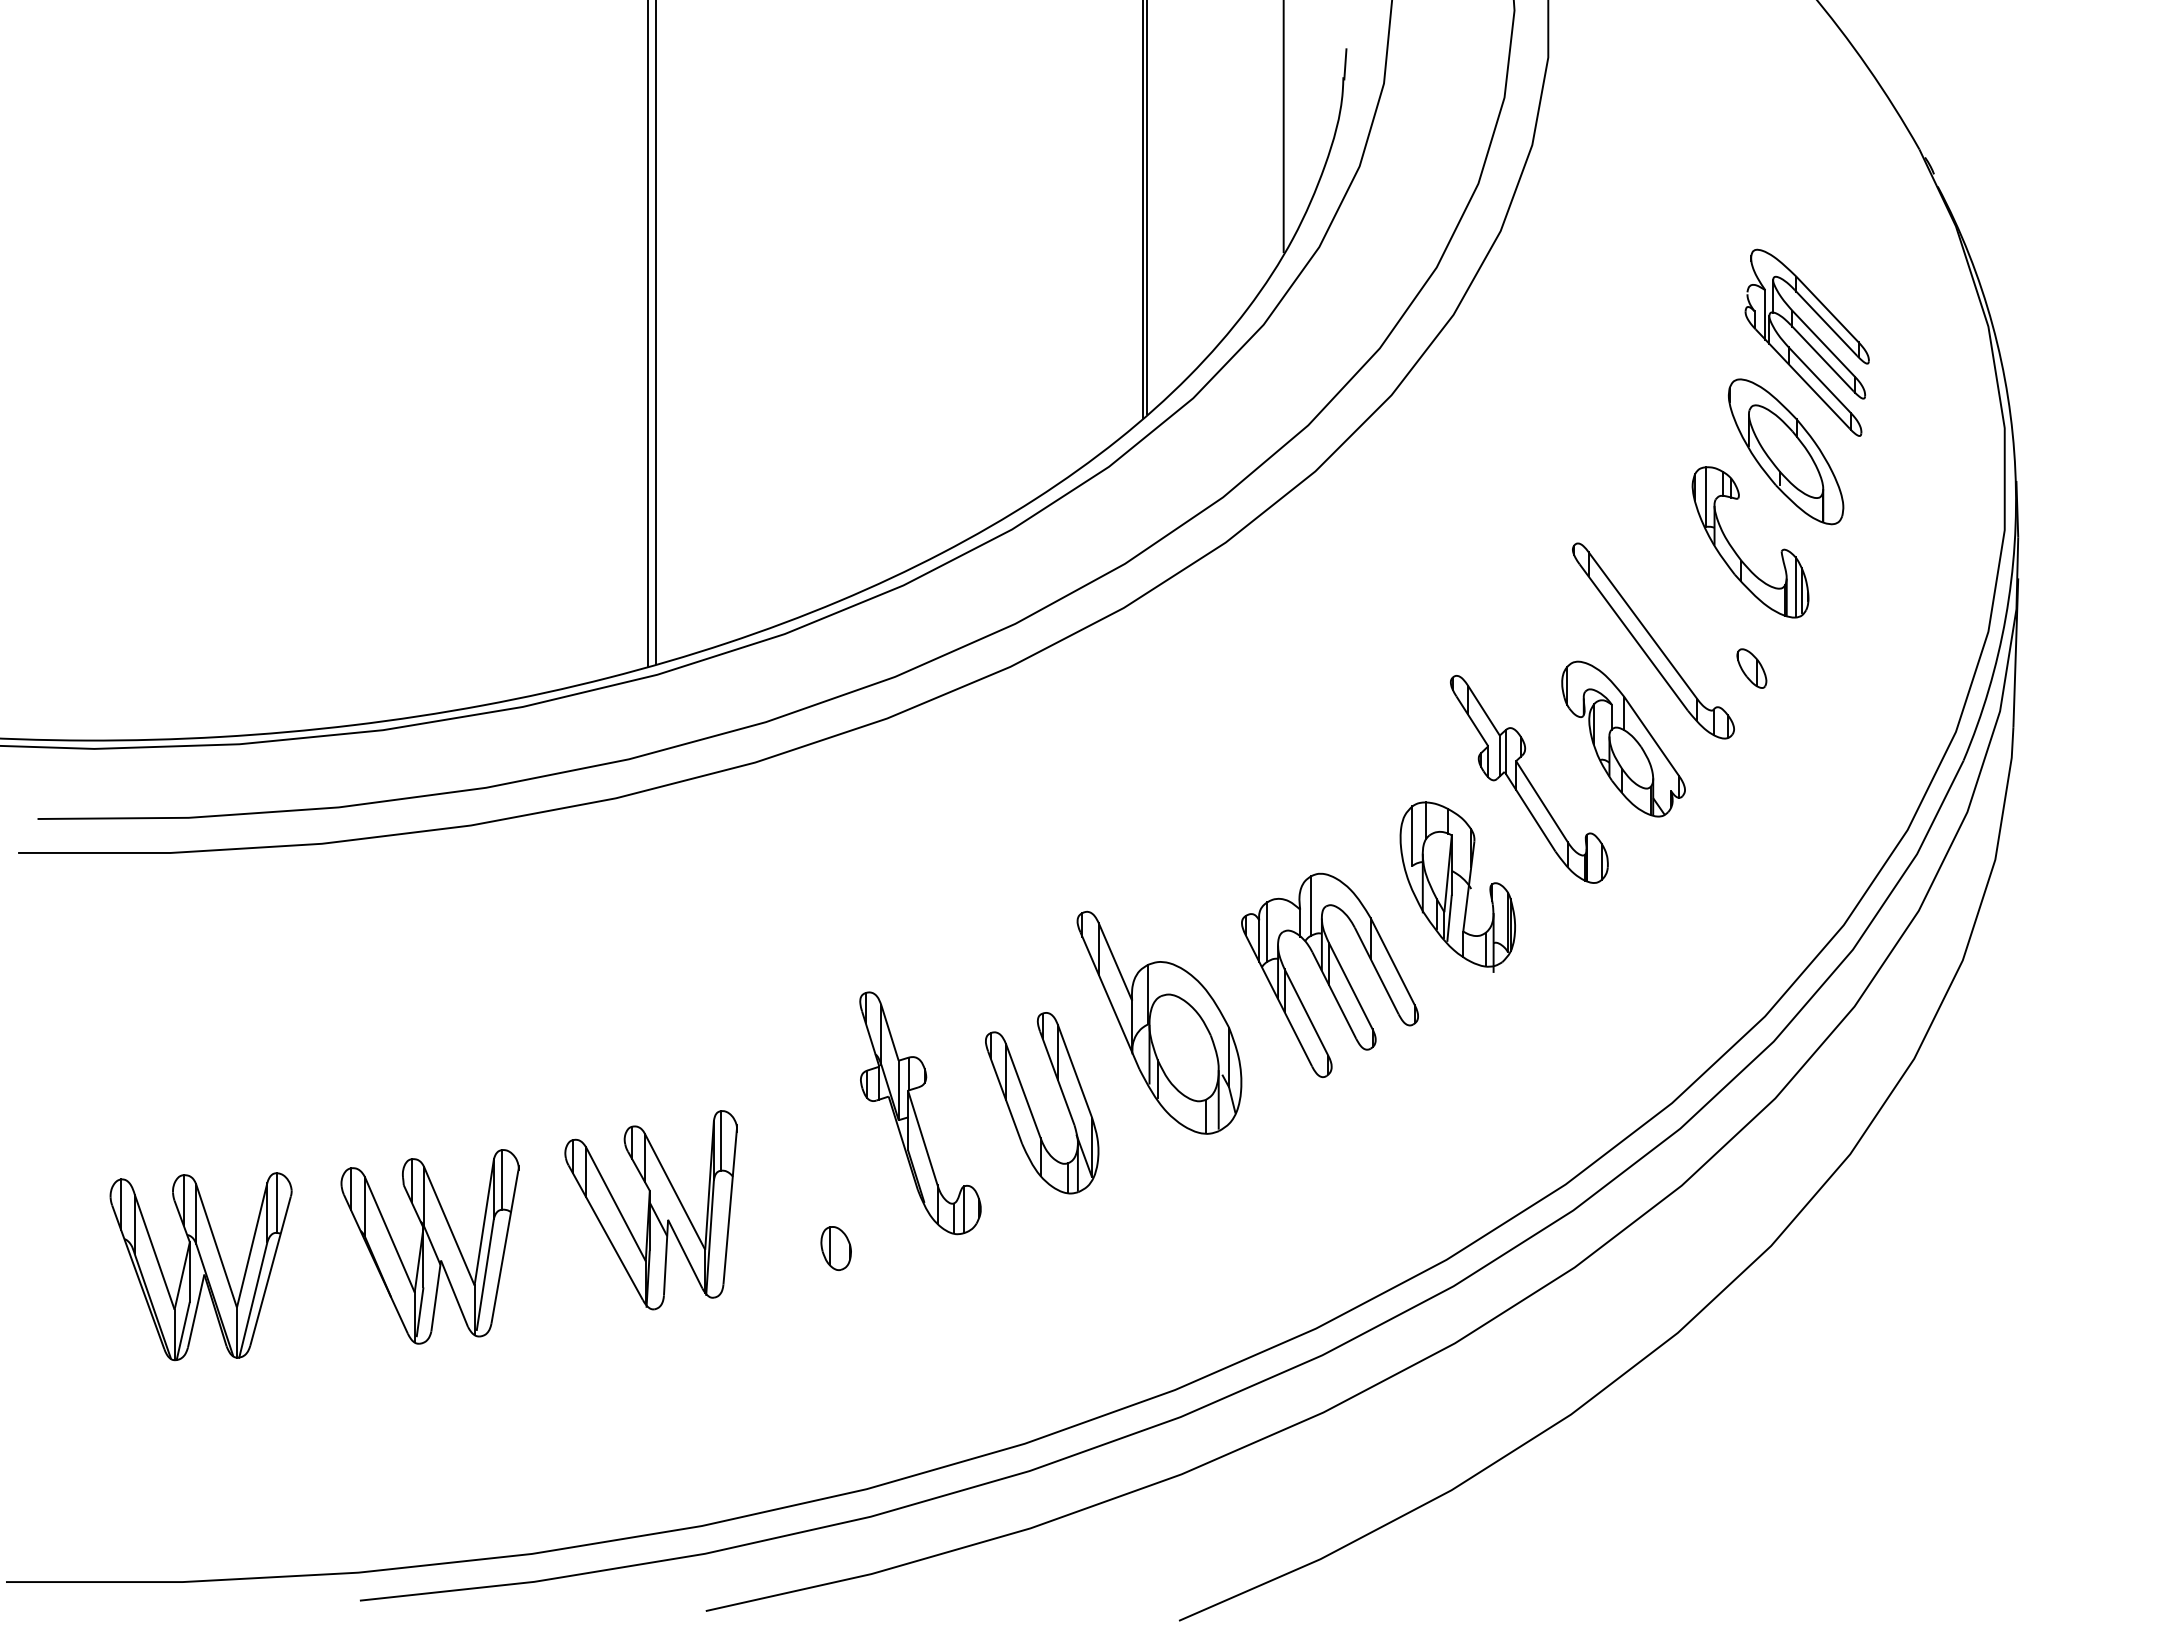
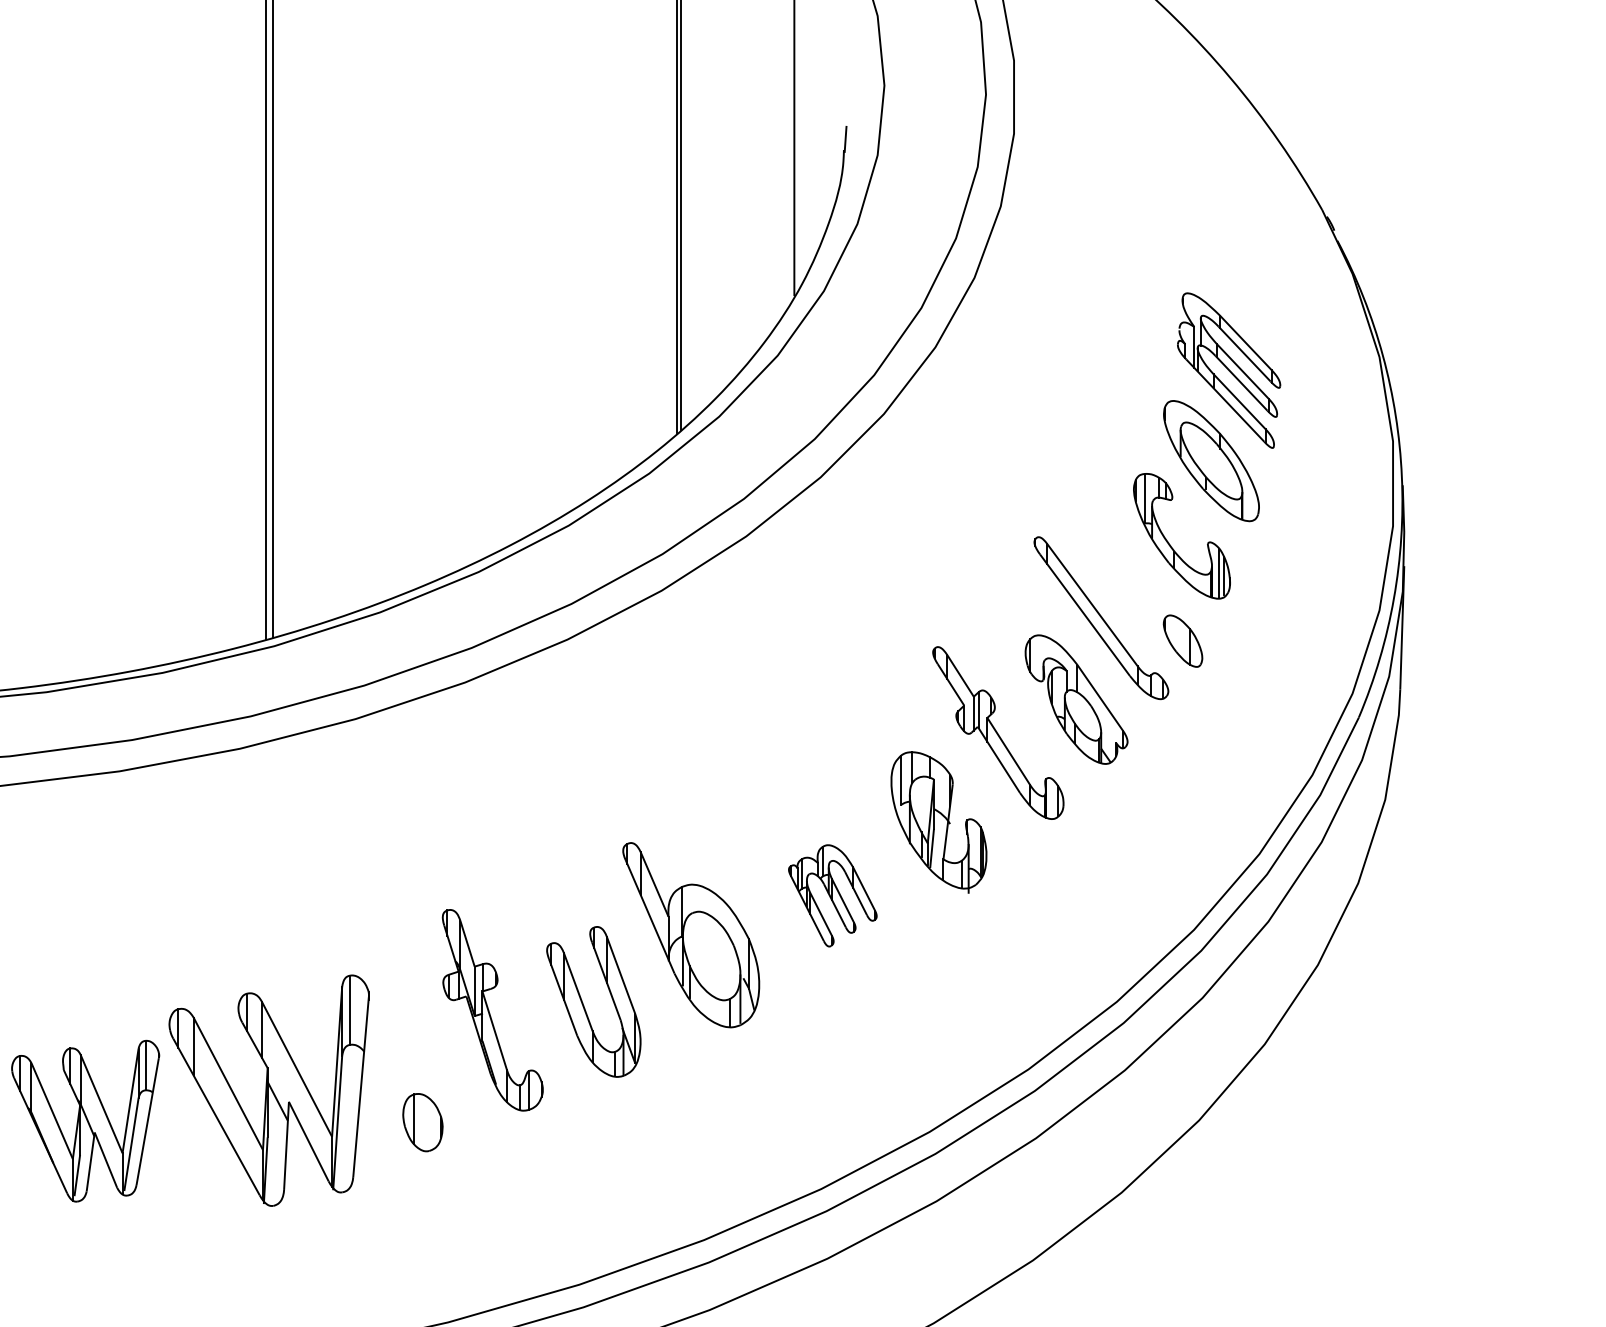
part: (1751, 668) -> (1182, 640), size x1.6
part: (1329, 975) -> (832, 895), size x0.6
part: (650, 1210) -> (268, 1091), size x1.4
part: (835, 1248) -> (422, 1122), size x1.6

